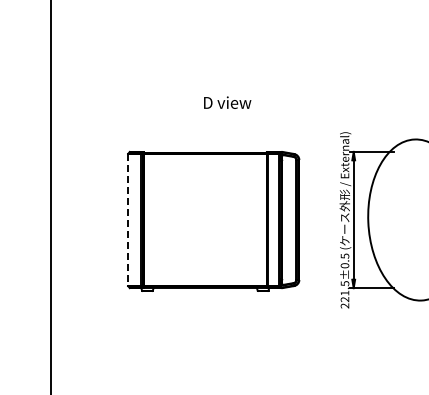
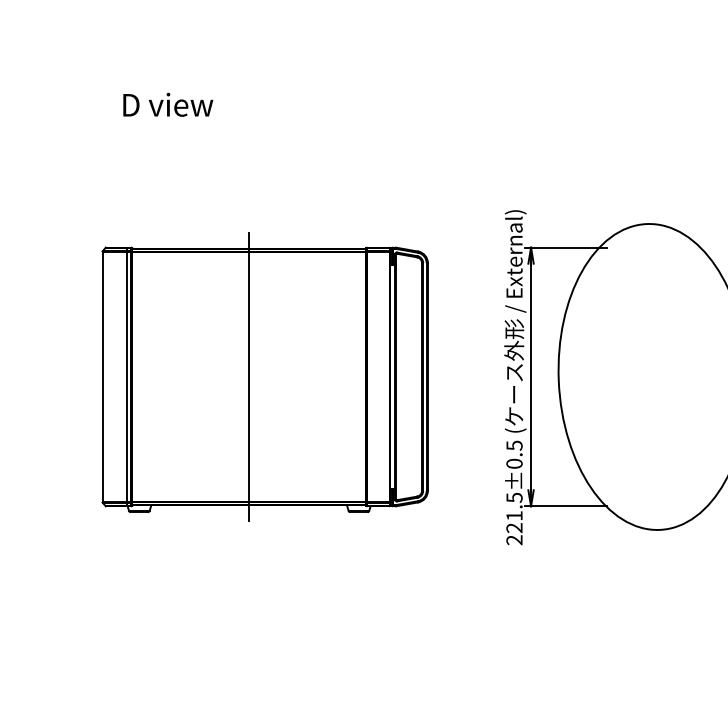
text: (227, 102) -> (167, 104), moved
line: (205, 219) -> (249, 375), added
line: (128, 220) -> (103, 377), dashed -> solid

